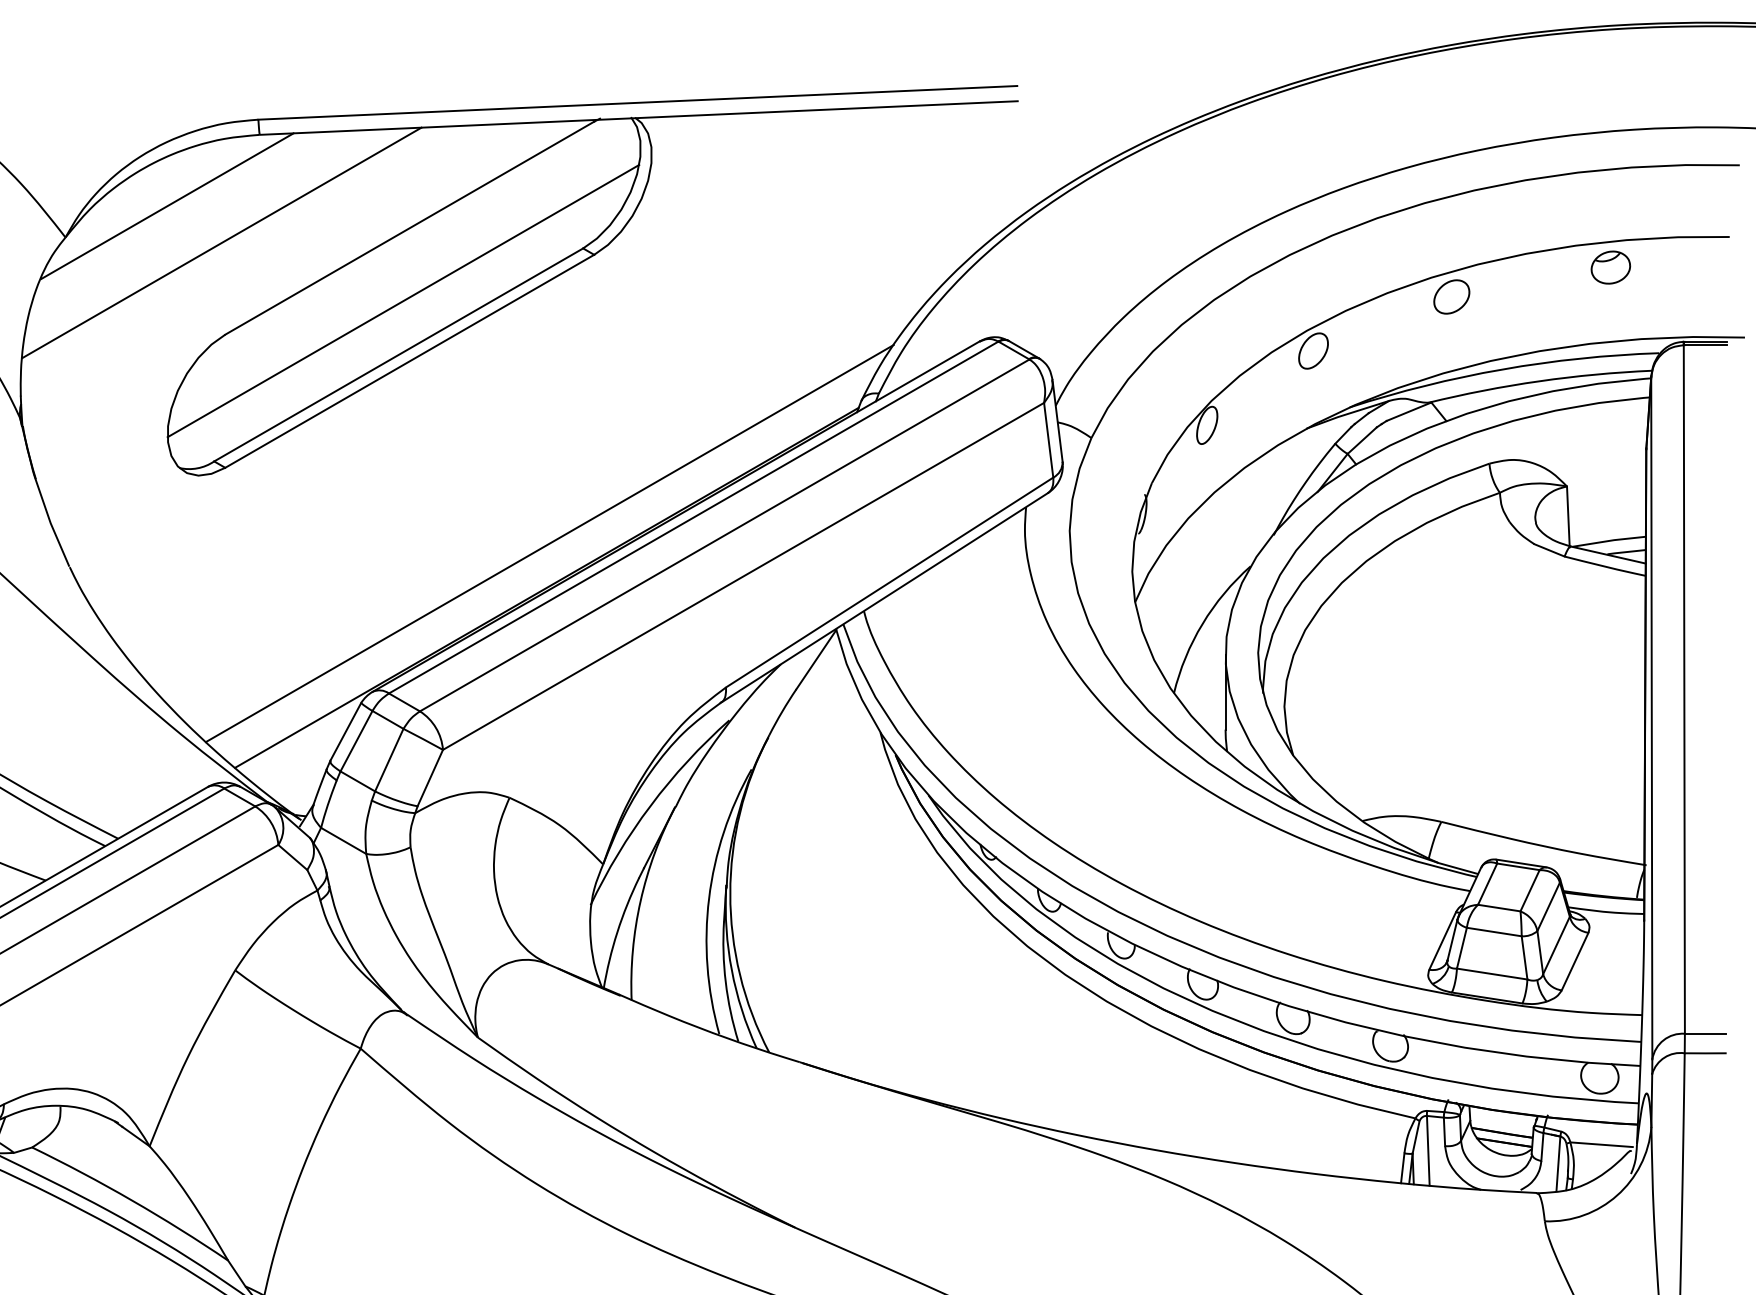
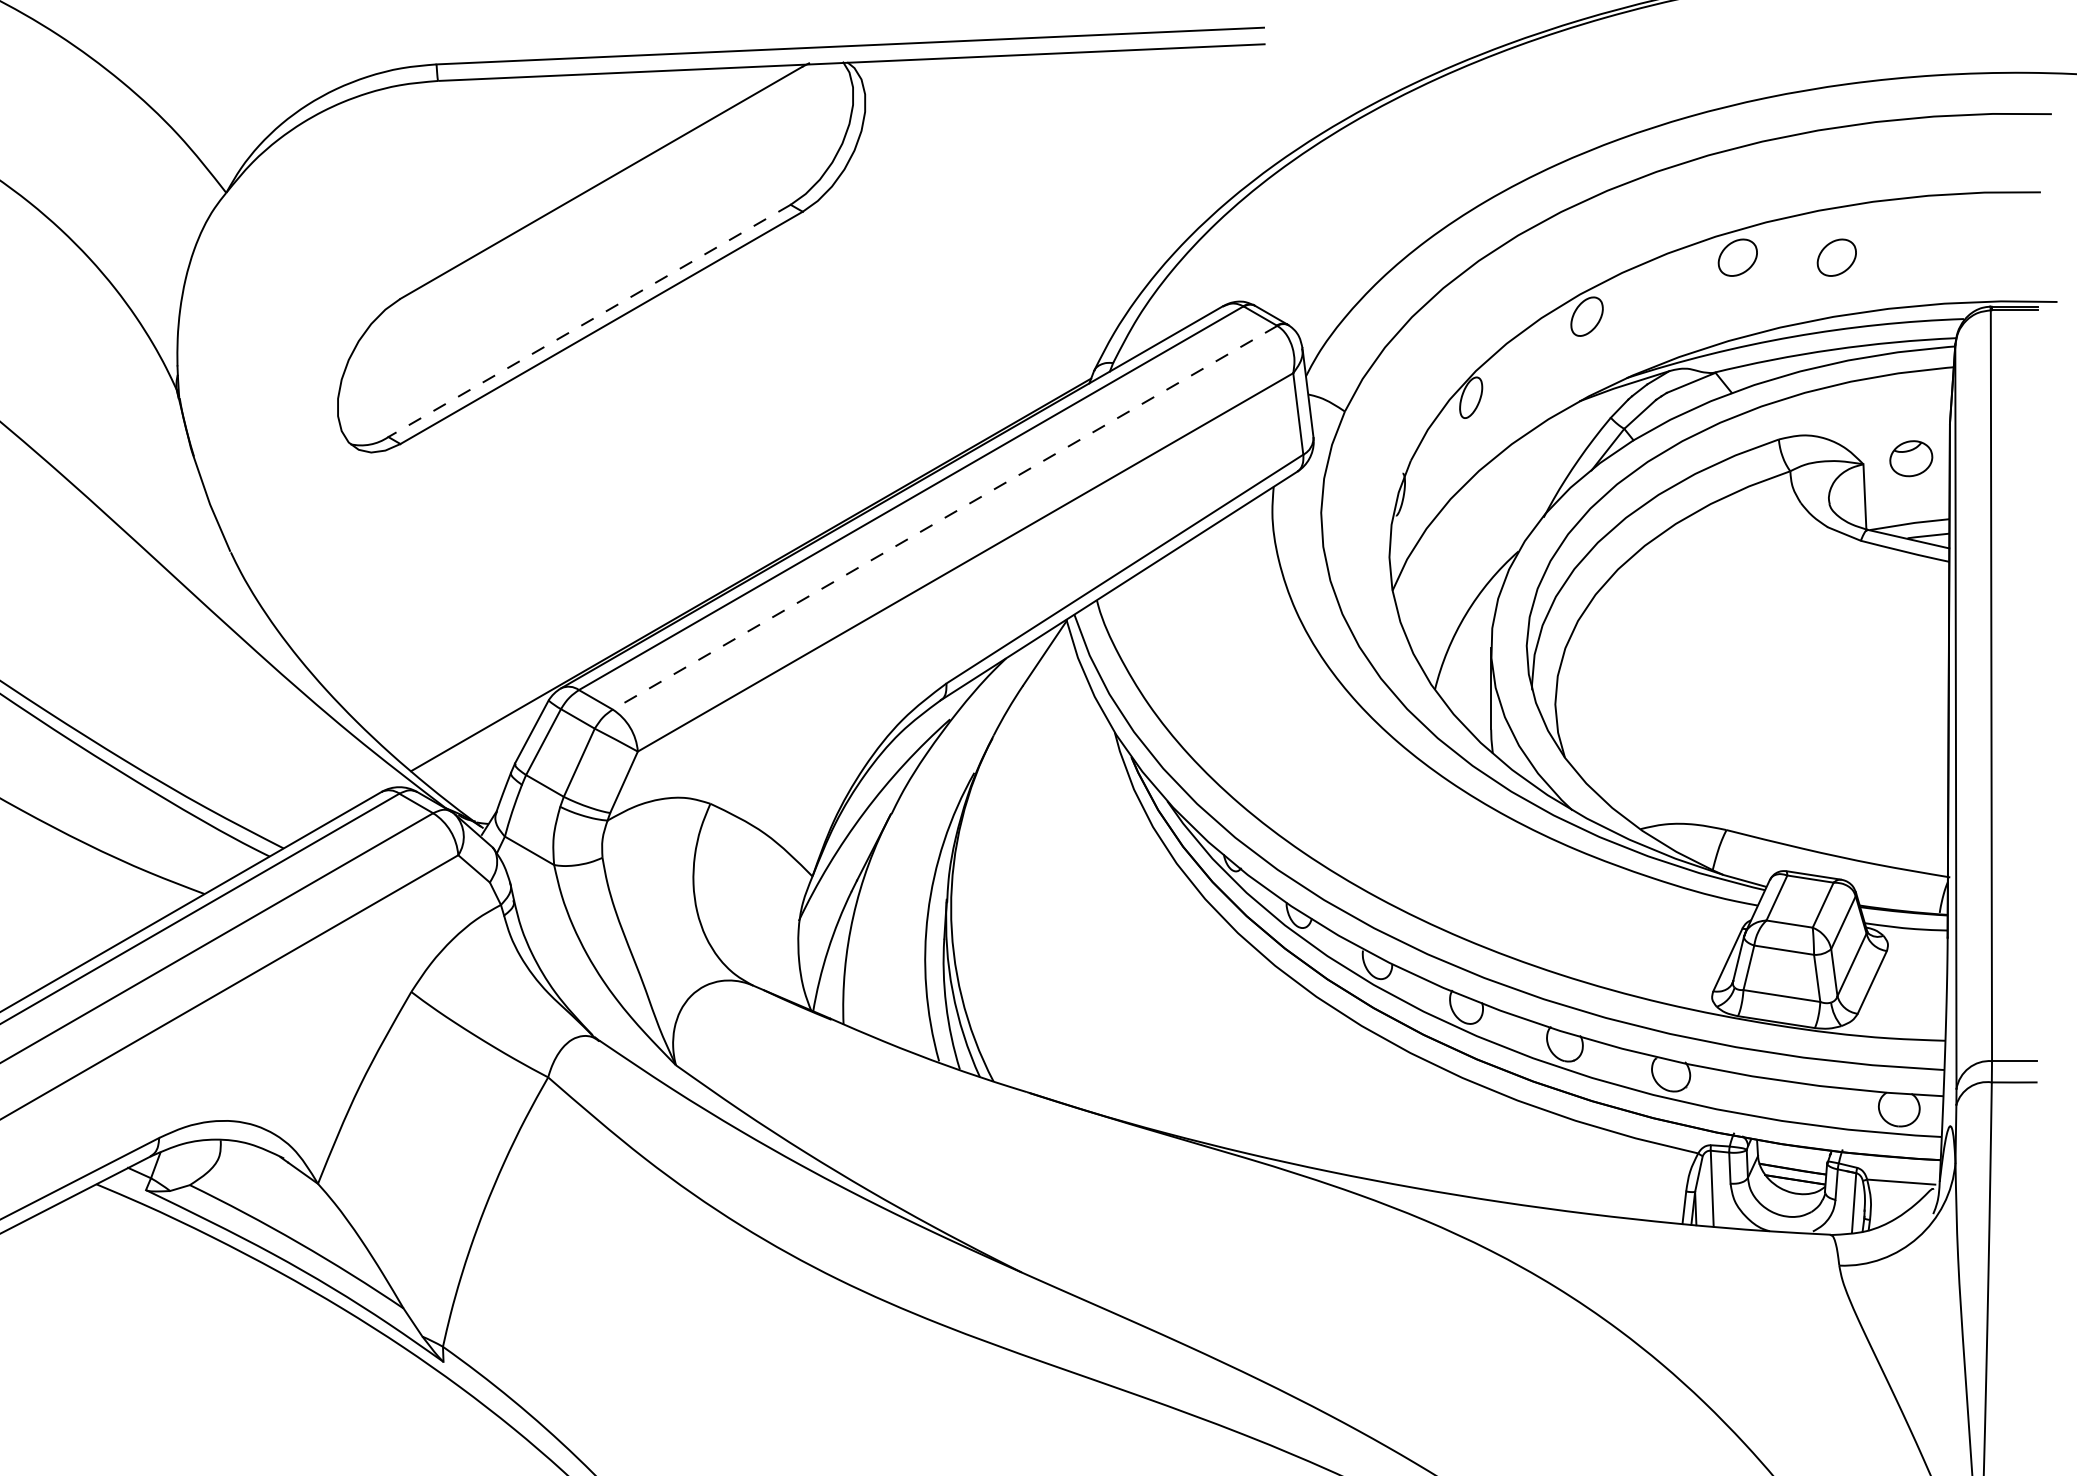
line: (166, 205) -> (336, 158), removed
line: (221, 242) -> (396, 198), removed
part: (1611, 267) -> (1911, 458), moved
part: (1542, 296) -> (1836, 257), added
line: (403, 300) -> (594, 261), removed
line: (398, 355) -> (589, 321), solid -> dashed
line: (725, 535) -> (945, 517), solid -> dashed
line: (549, 543) -> (754, 526), removed

